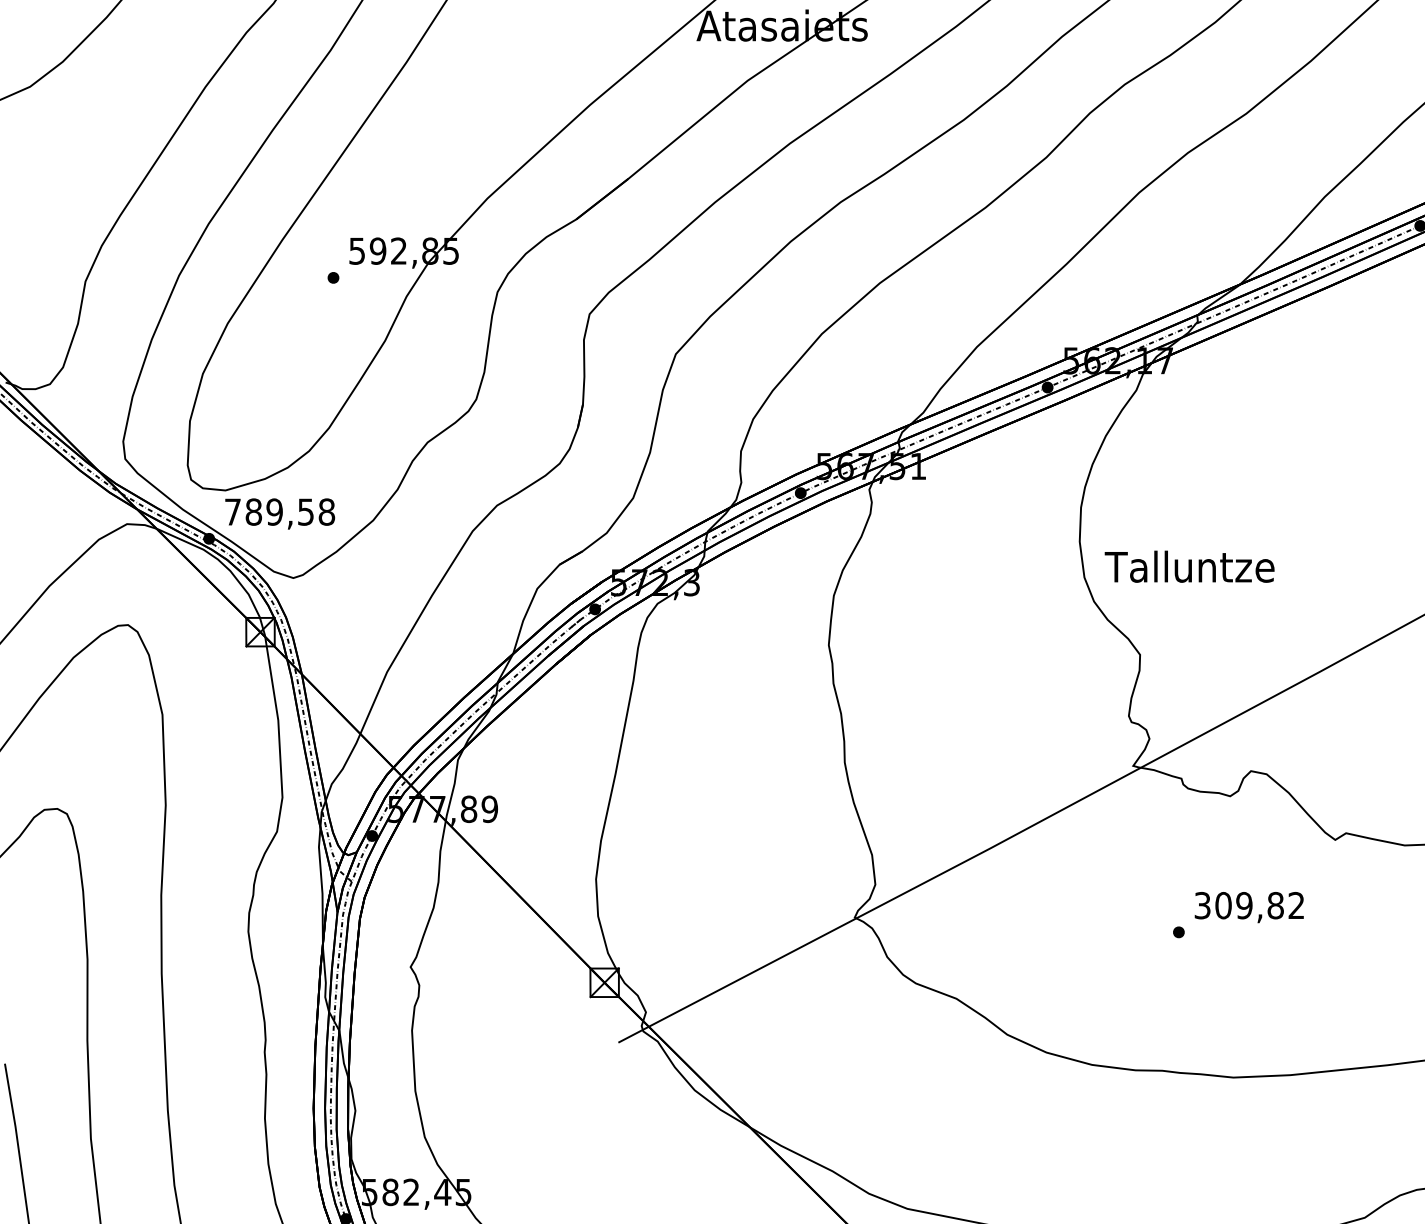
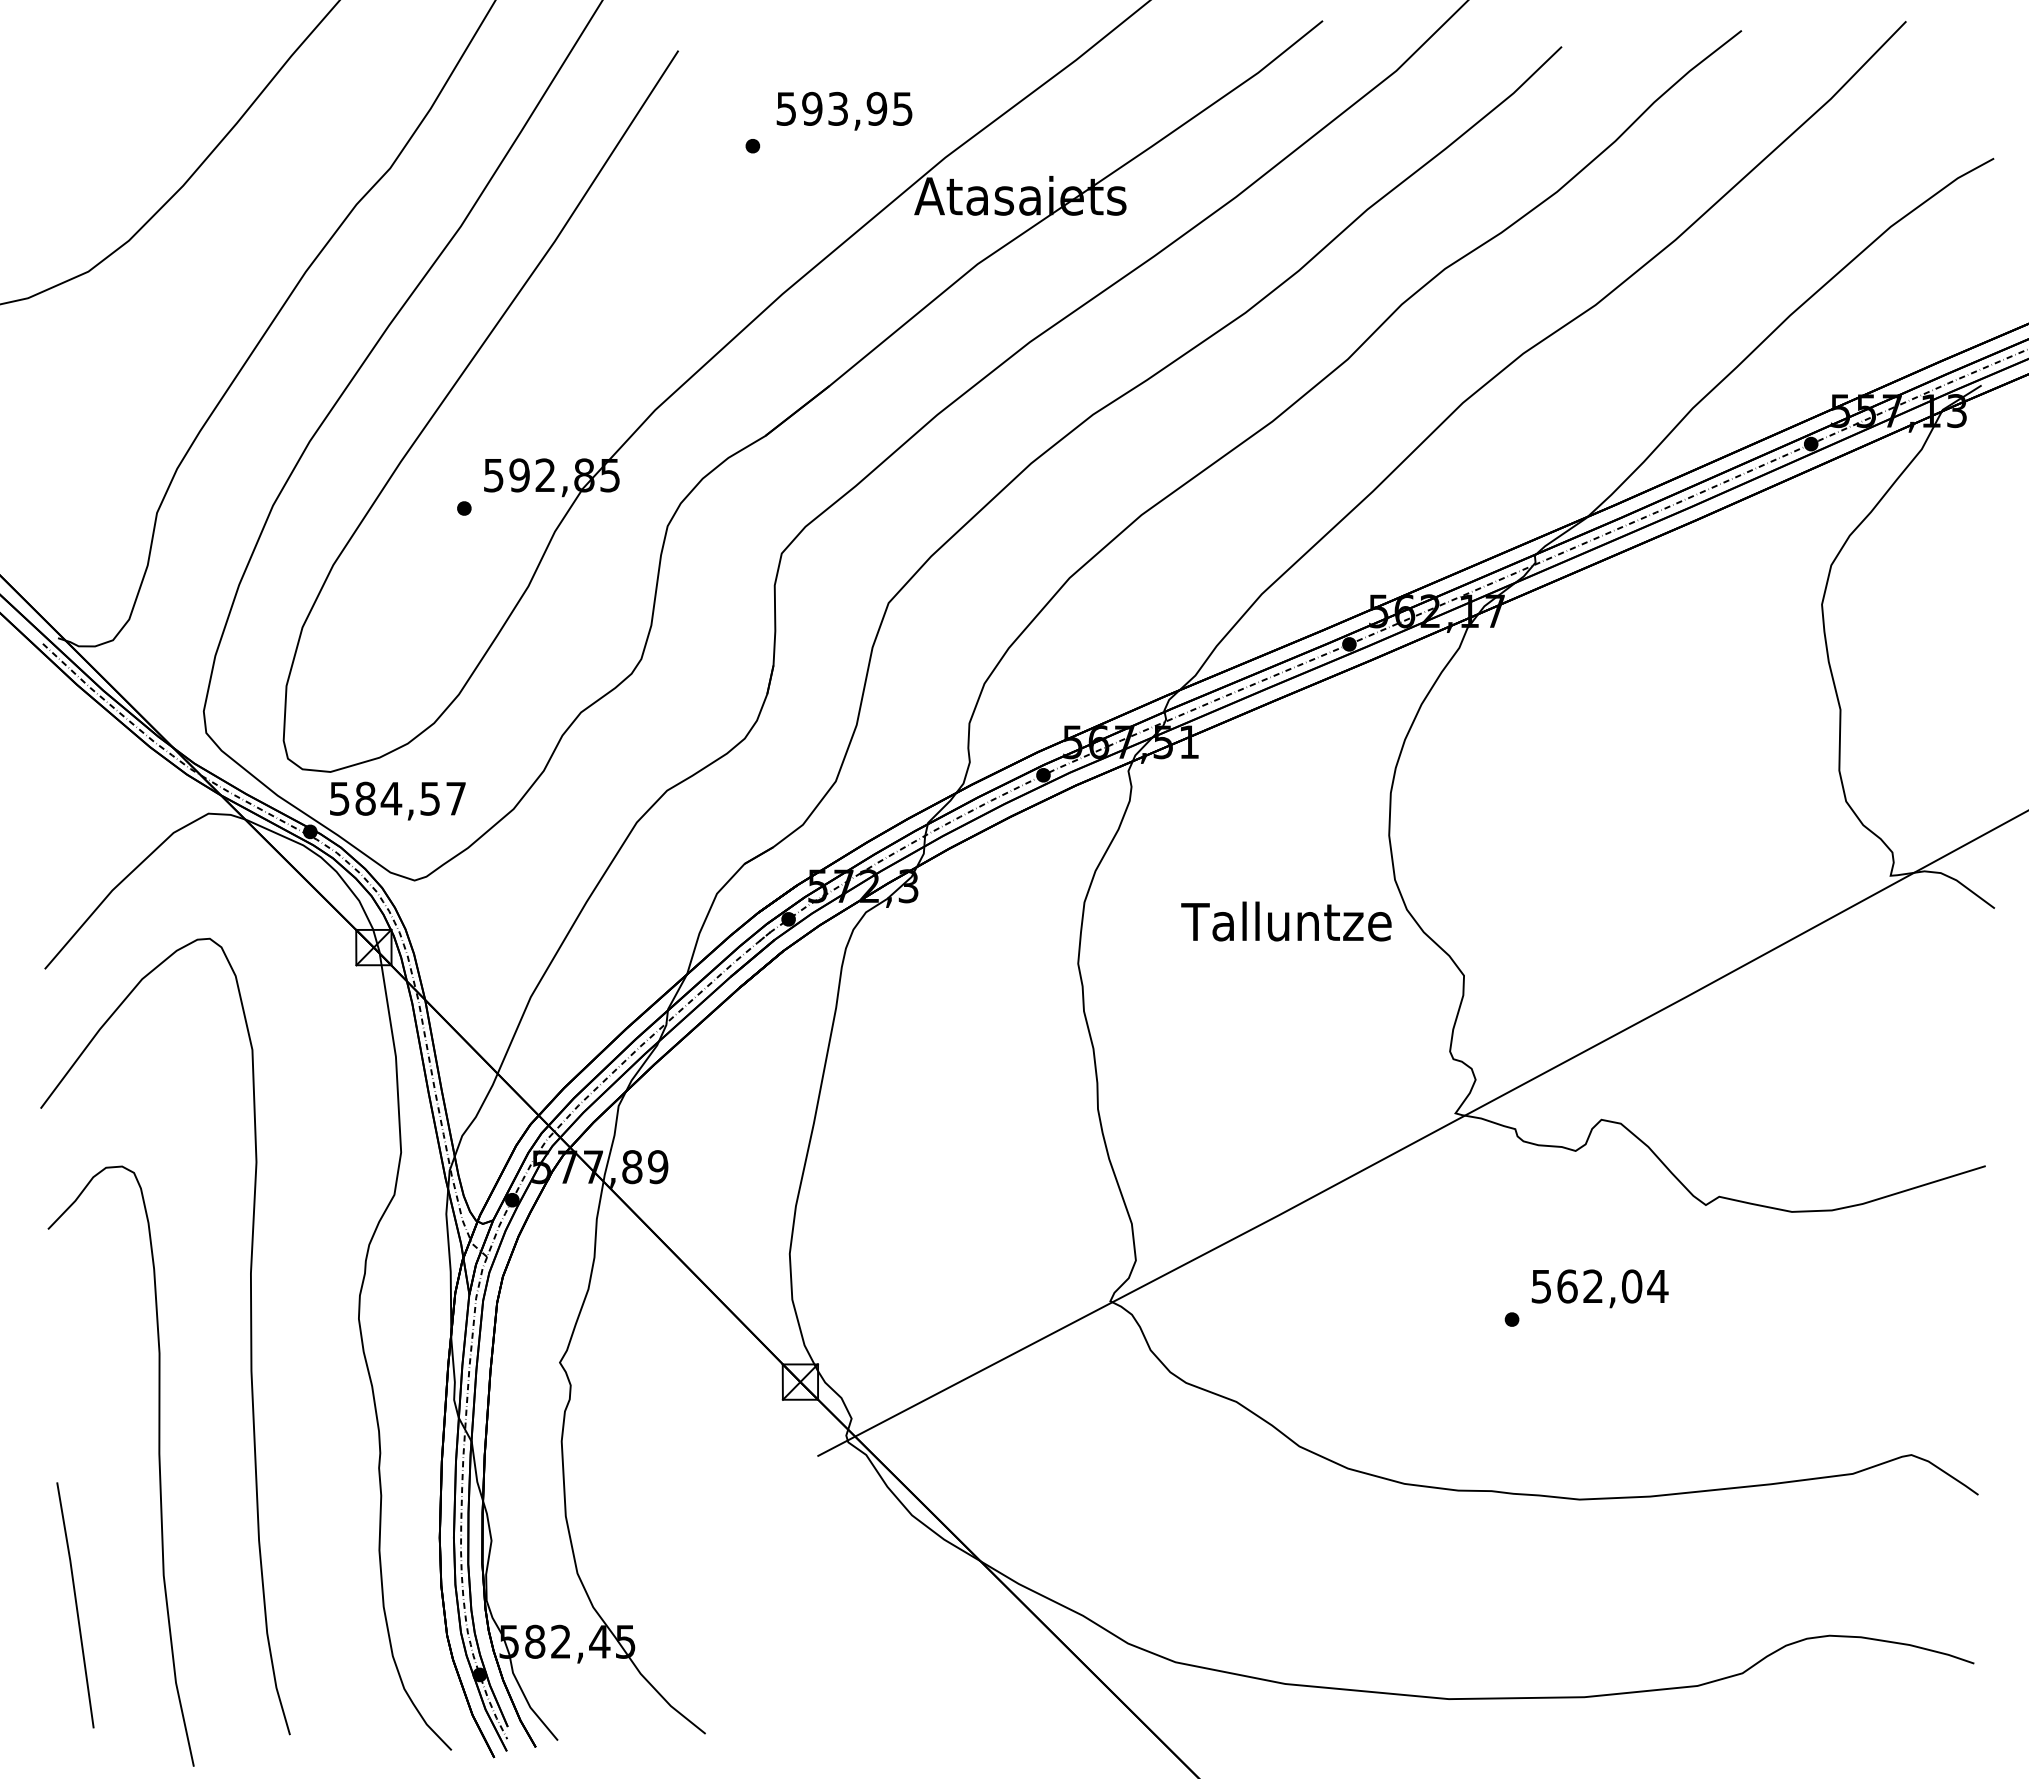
text: (280, 511) -> (398, 798), 789,58 -> 584,57
text: (1189, 566) -> (1286, 921), moved
text: (1250, 905) -> (1600, 1286), 309,82 -> 562,04

